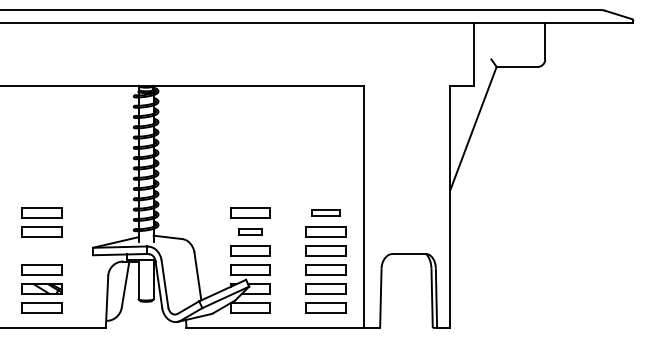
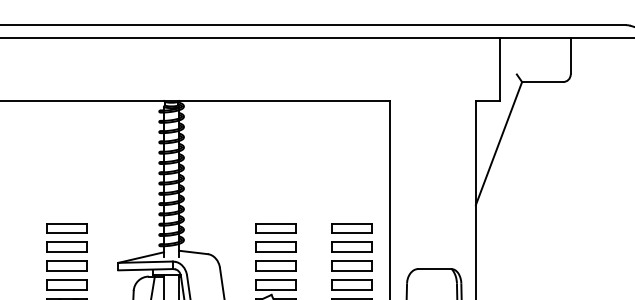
part: (325, 212) -> (350, 227), size x1.43
part: (250, 231) -> (275, 246), size x1.67
part: (41, 250) -> (66, 265), added

